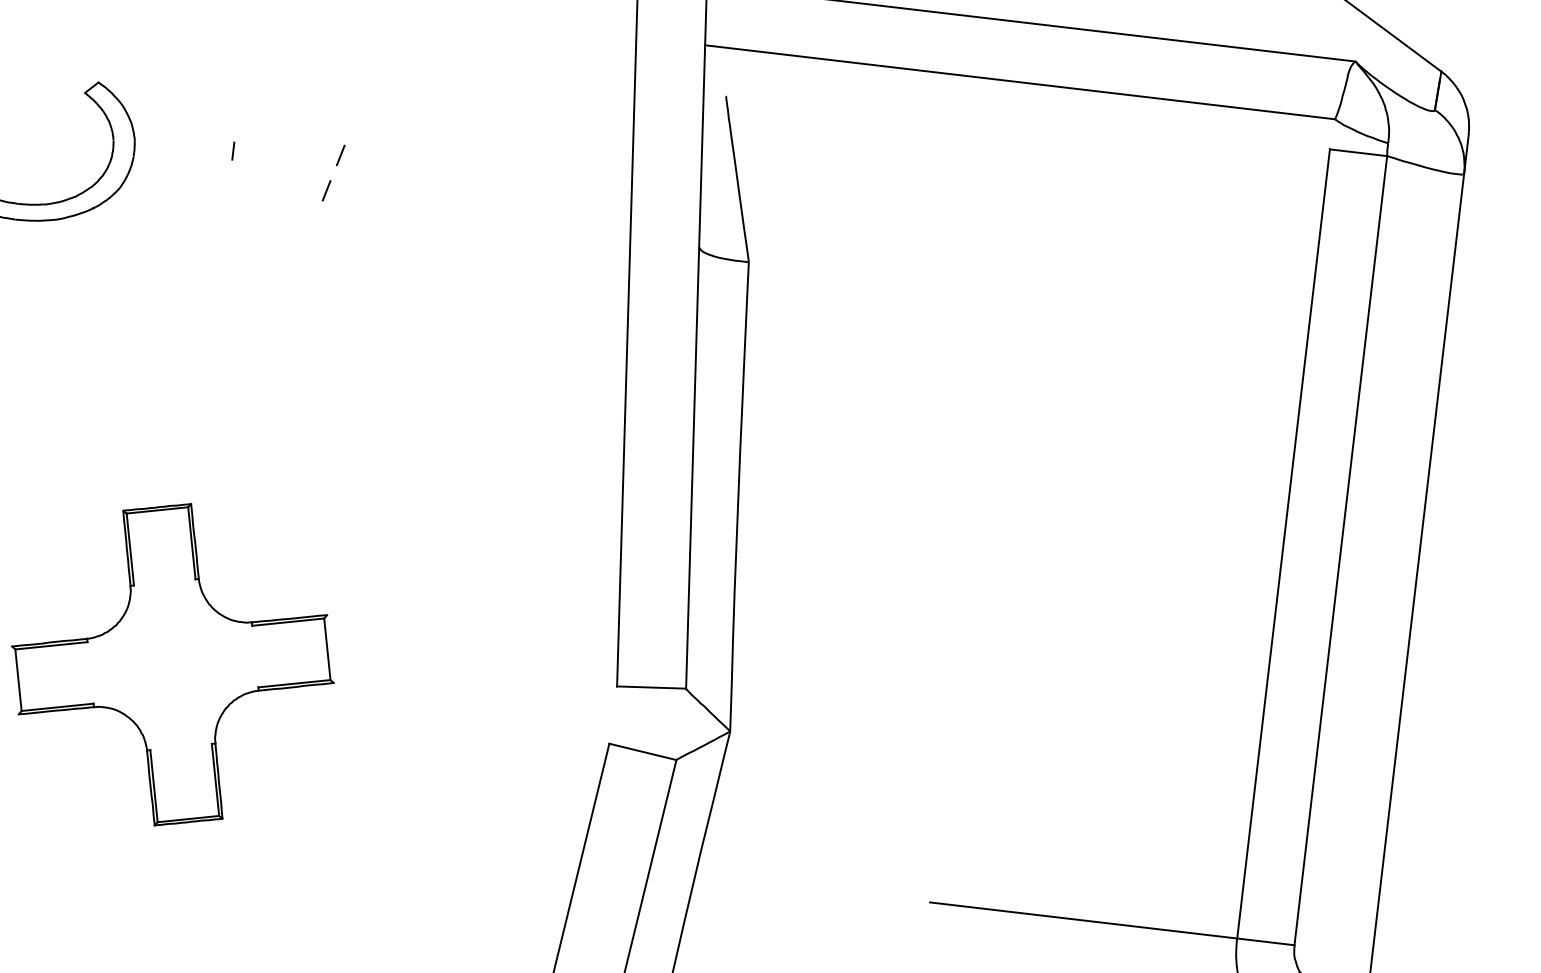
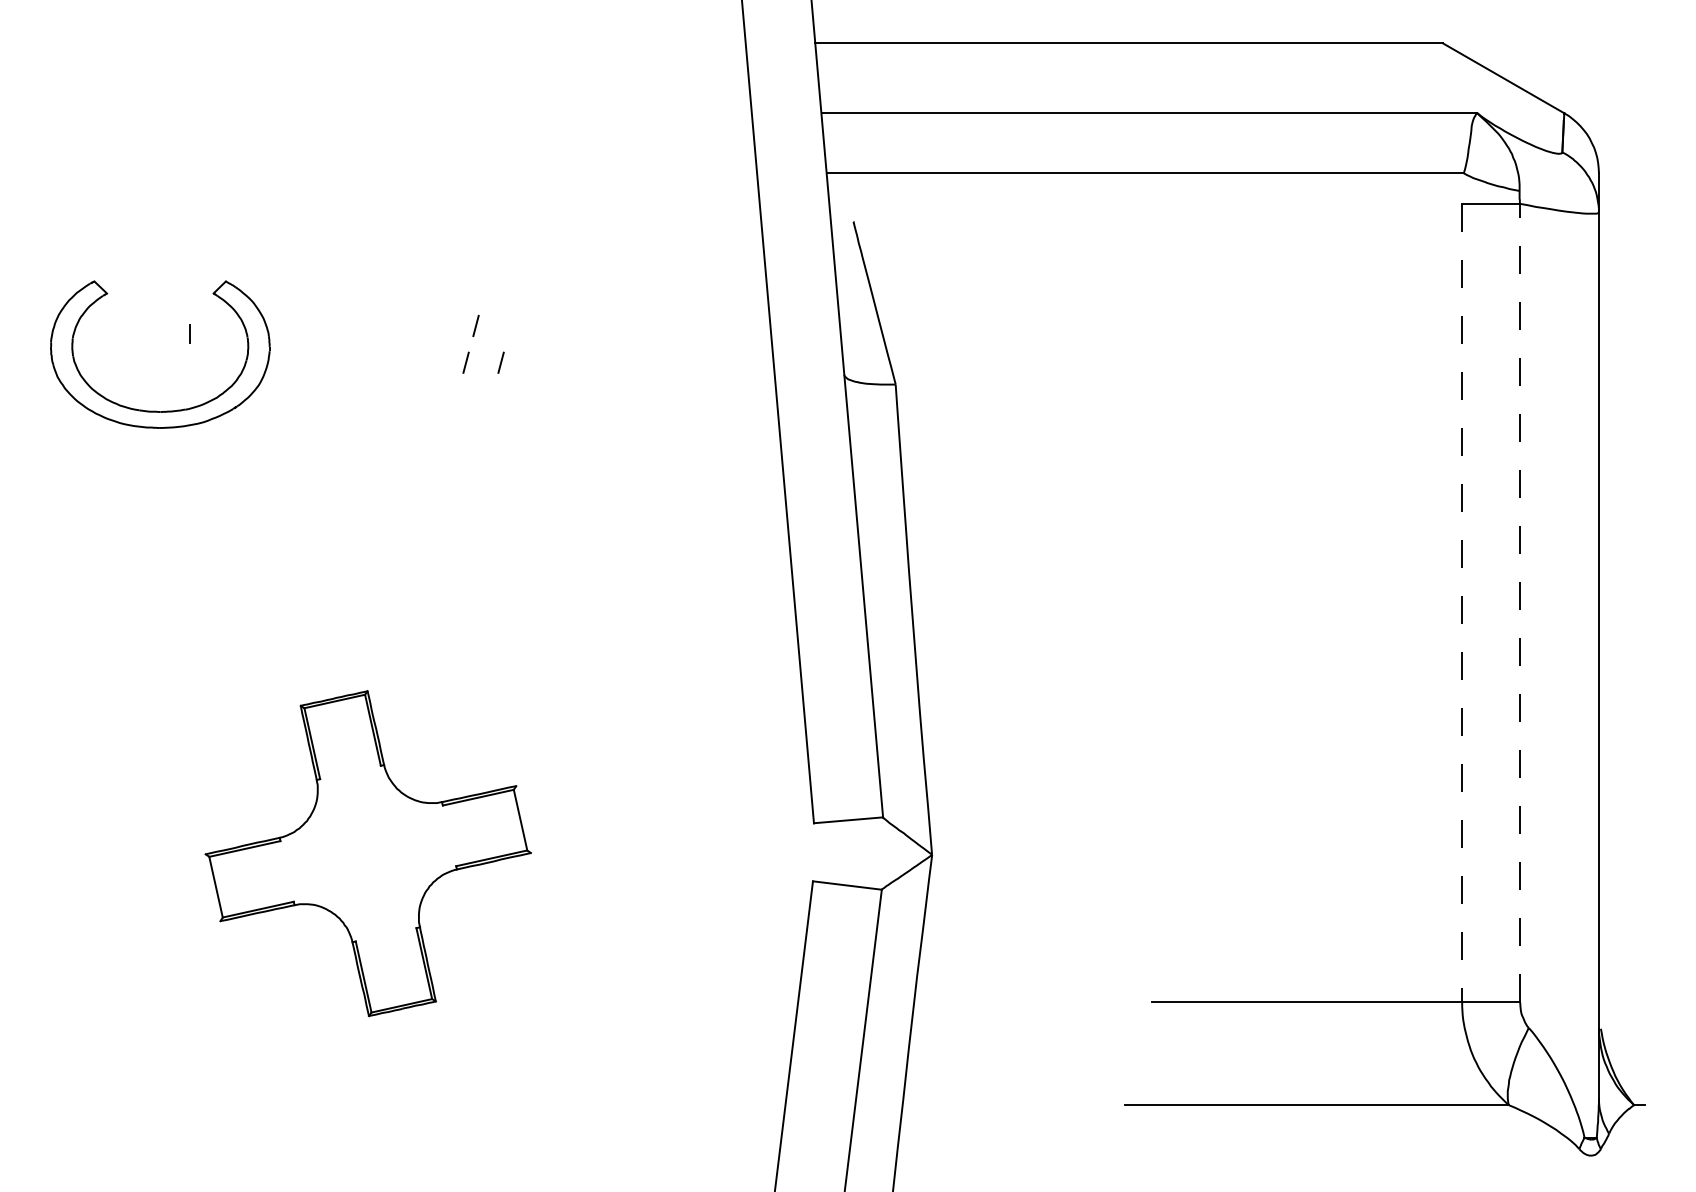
line: (232, 150) -> (189, 333), moved
line: (360, 194) -> (500, 362), added
line: (1283, 544) -> (1462, 603), solid -> dashed
line: (1341, 550) -> (1520, 602), solid -> dashed

